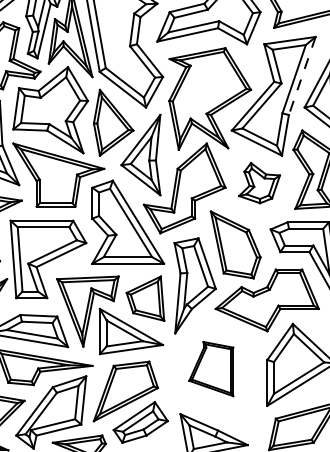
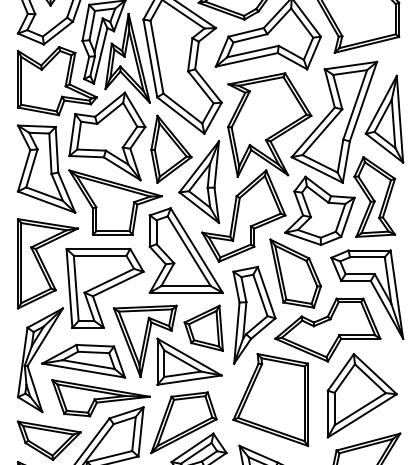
line: (302, 75) -> (363, 101), dashed -> solid
part: (259, 182) -> (319, 210), size x1.67
part: (210, 368) -> (270, 399), size x1.67

